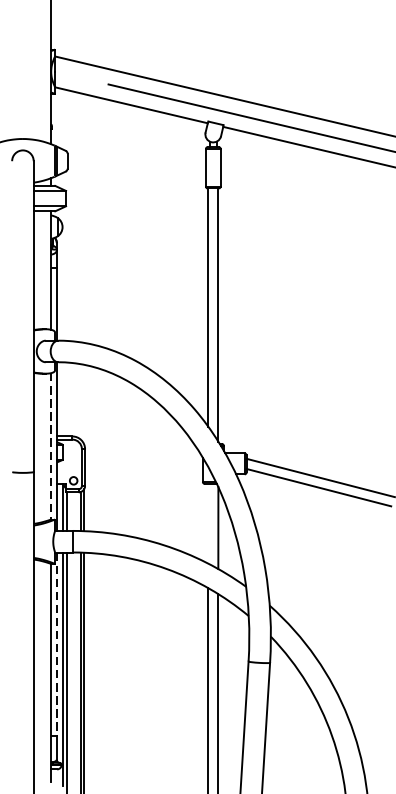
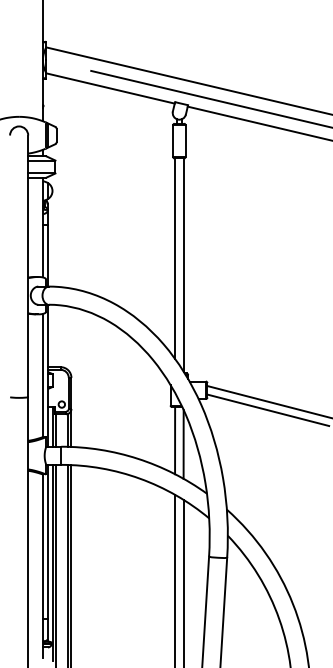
line: (50, 446) -> (42, 375), dashed -> solid
line: (208, 523) -> (175, 440), added
line: (56, 644) -> (47, 542), dashed -> solid

